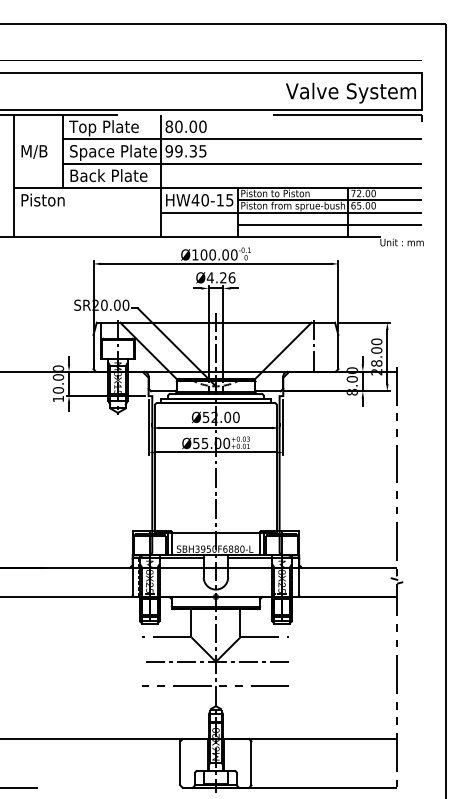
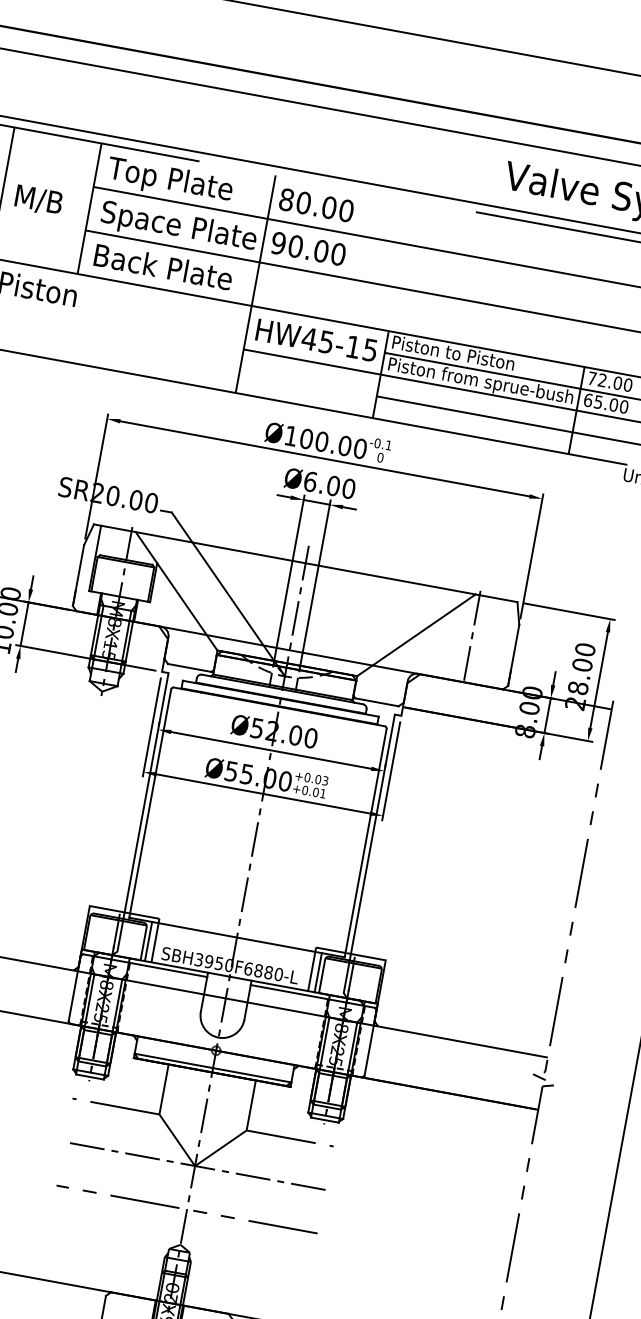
text: (190, 151) -> (316, 250), 99.35 -> 90.00
text: (204, 200) -> (325, 342), HW40-15 -> HW45-15
text: (220, 277) -> (328, 484), Ø4.26 -> Ø6.00

